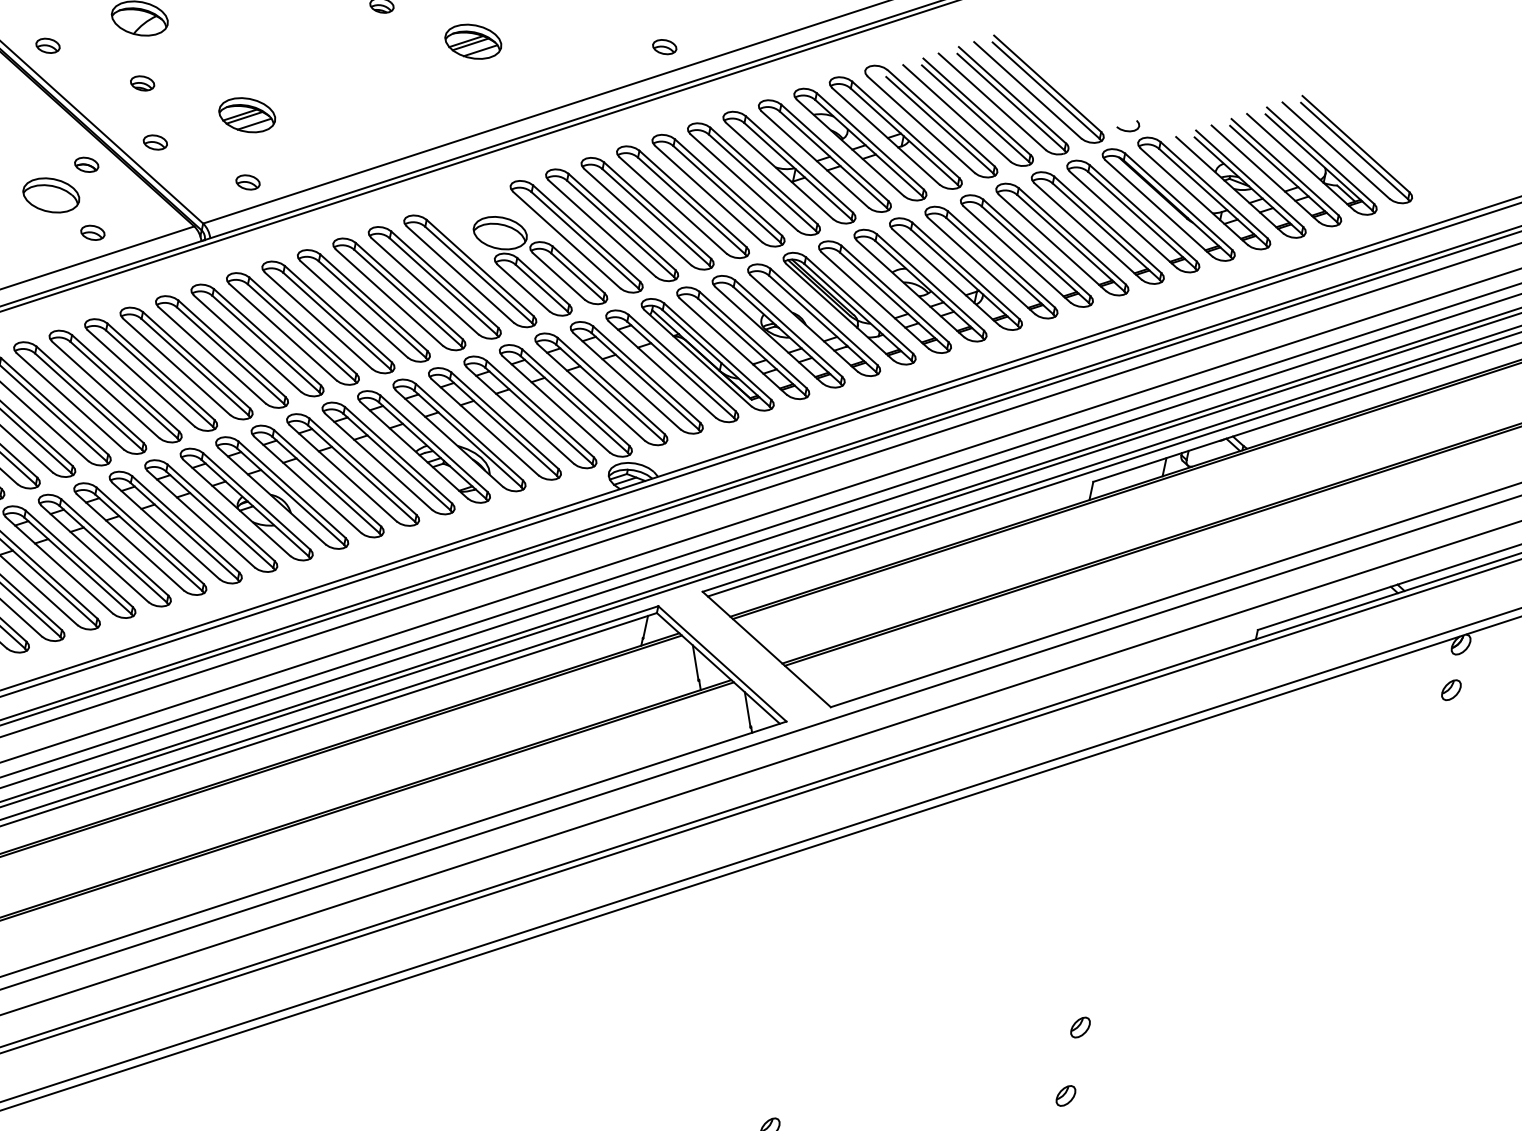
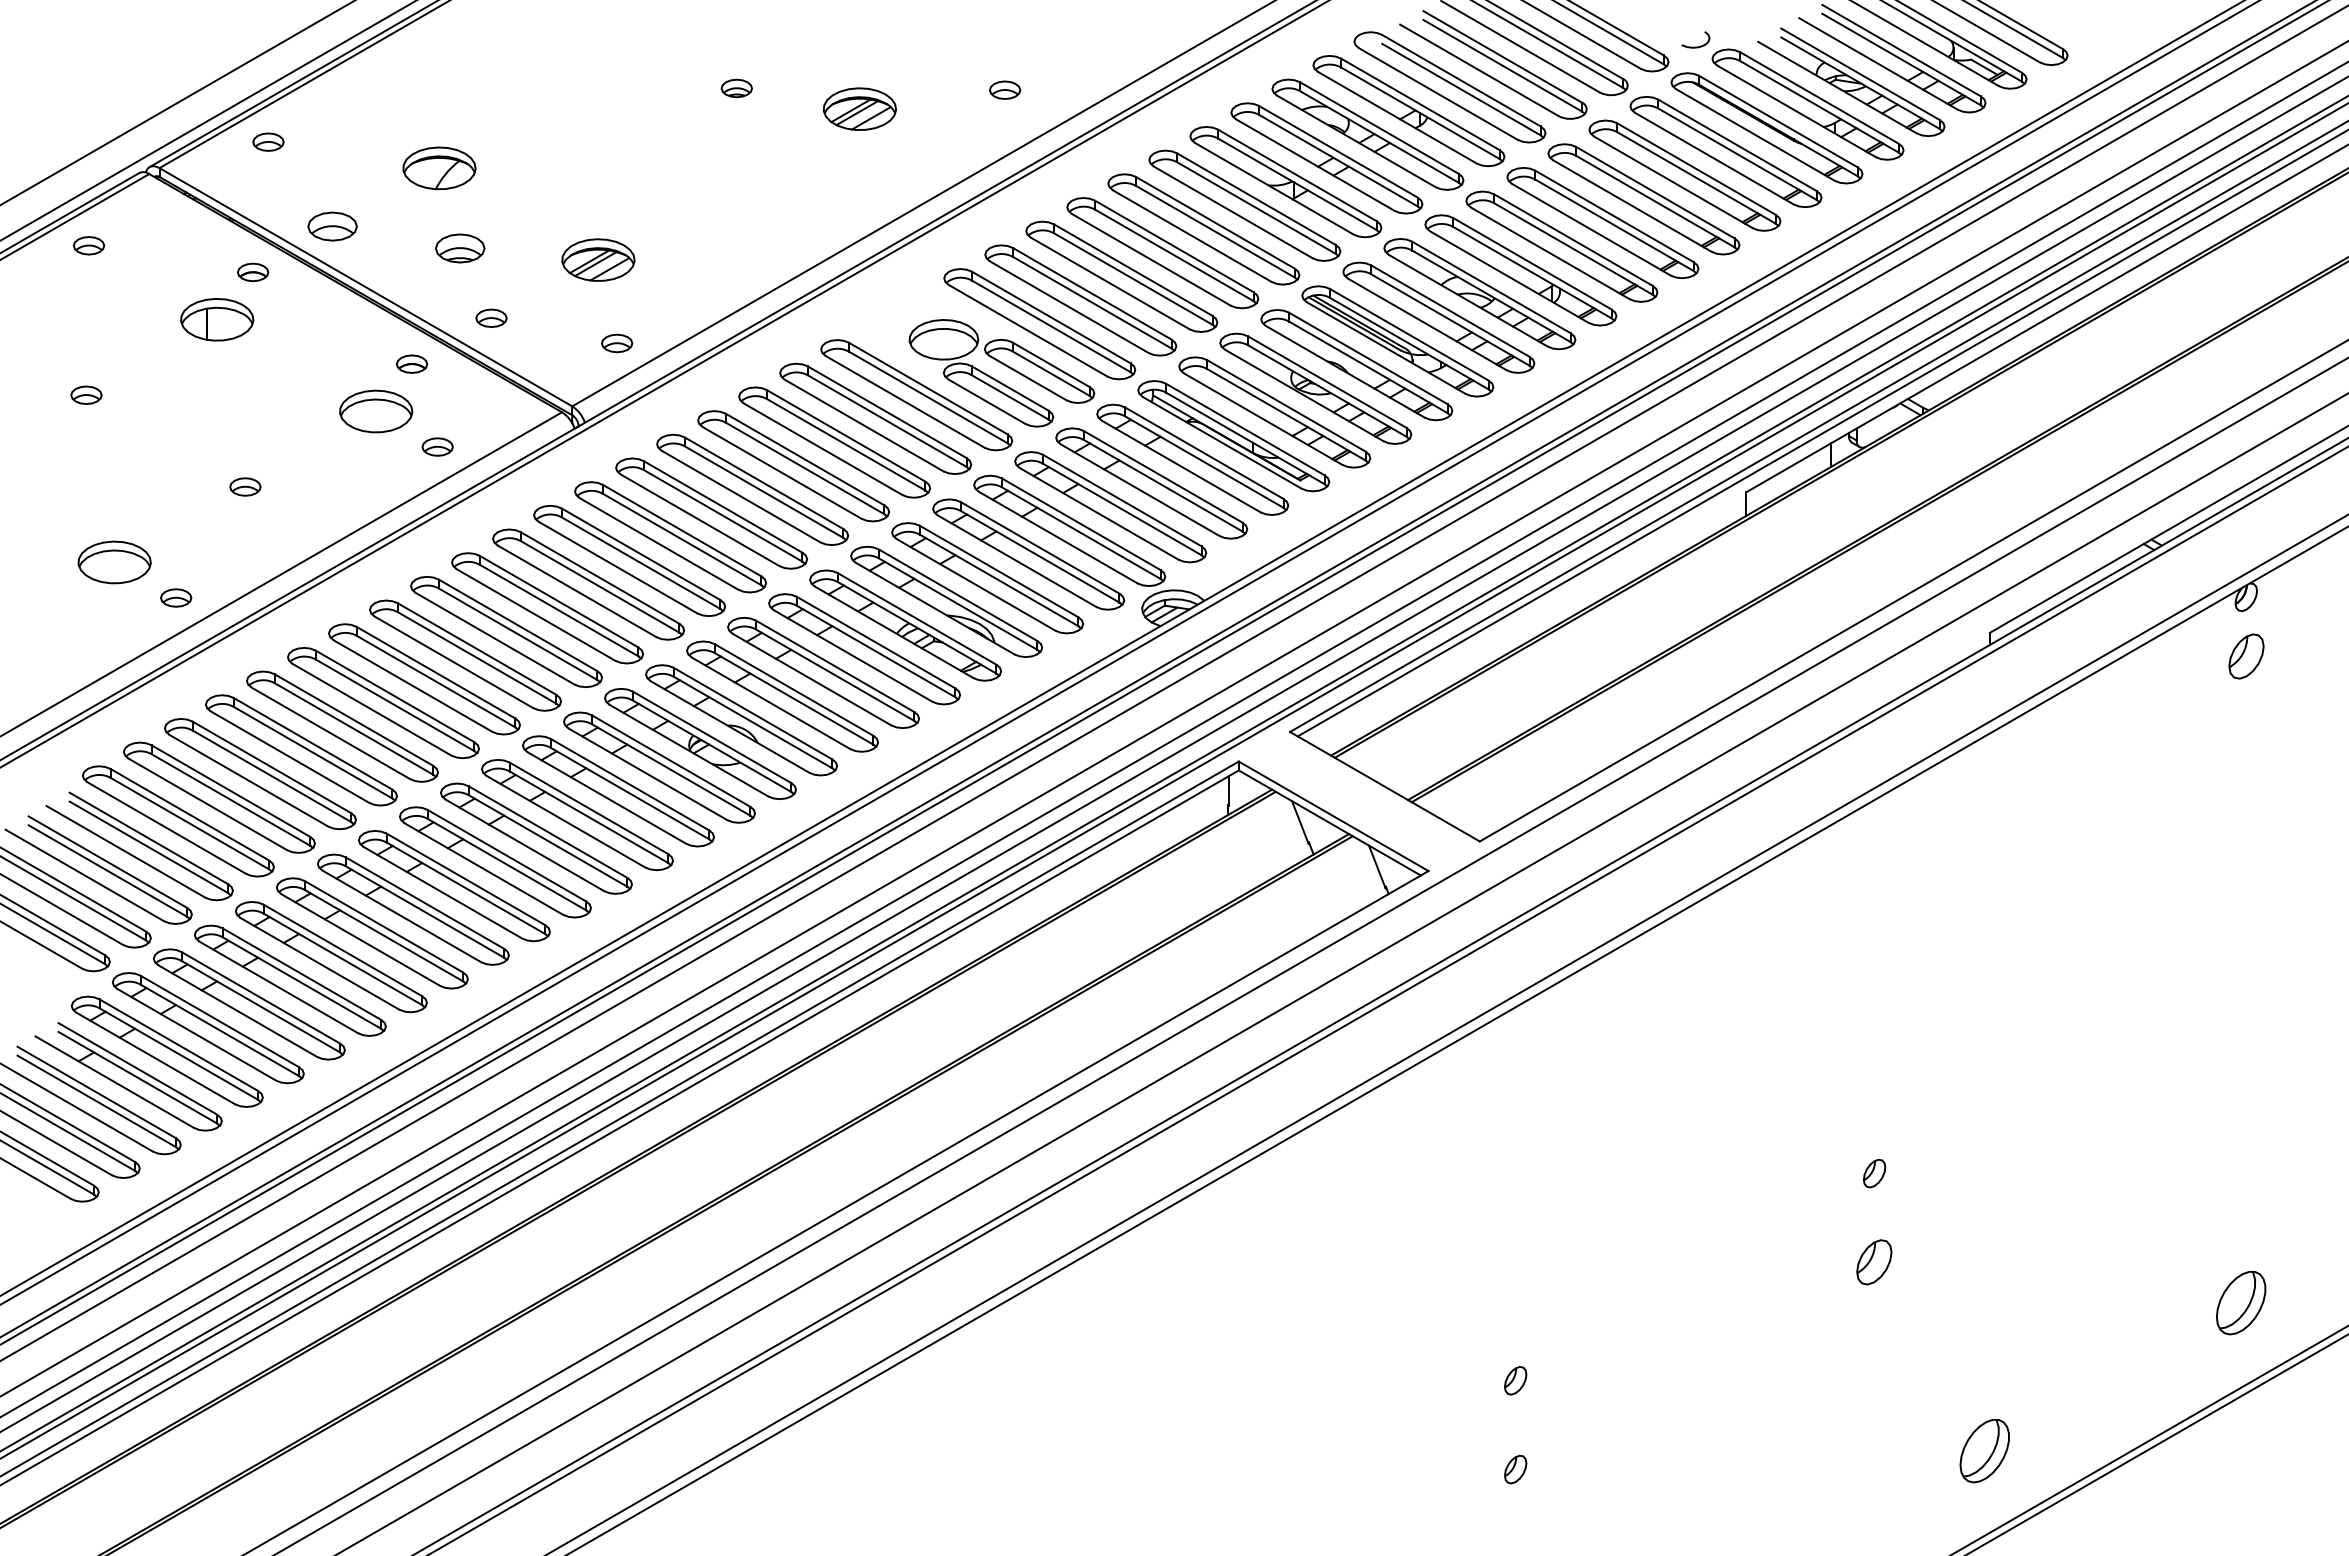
part: (47, 45) -> (332, 226), size x1.6
part: (665, 46) -> (1005, 89), moved
part: (142, 82) -> (459, 247), size x1.6
part: (1450, 690) -> (2245, 656), size x1.6
part: (1065, 1096) -> (1874, 1262), size x1.6

